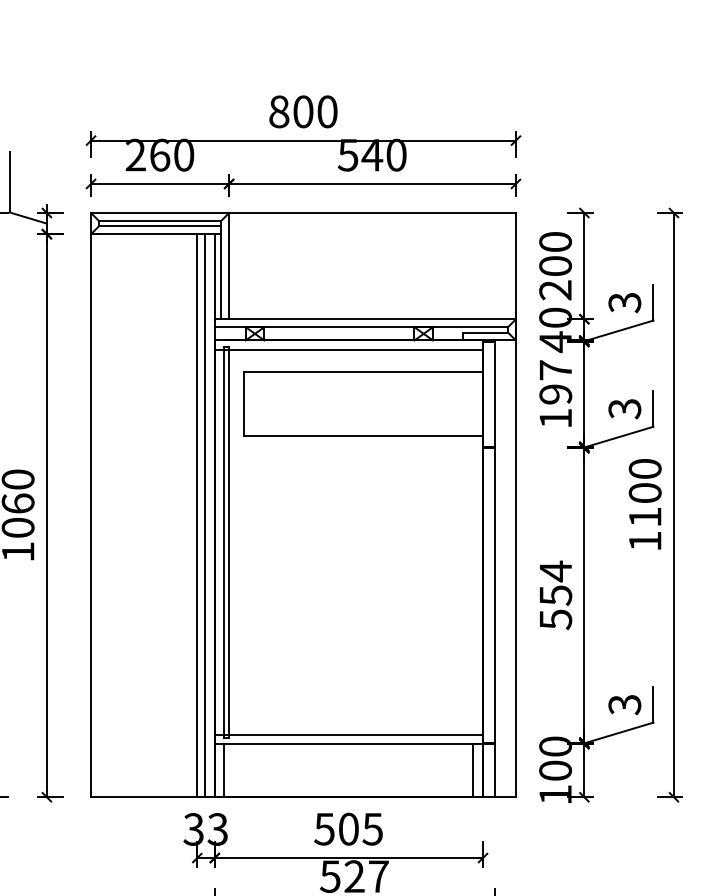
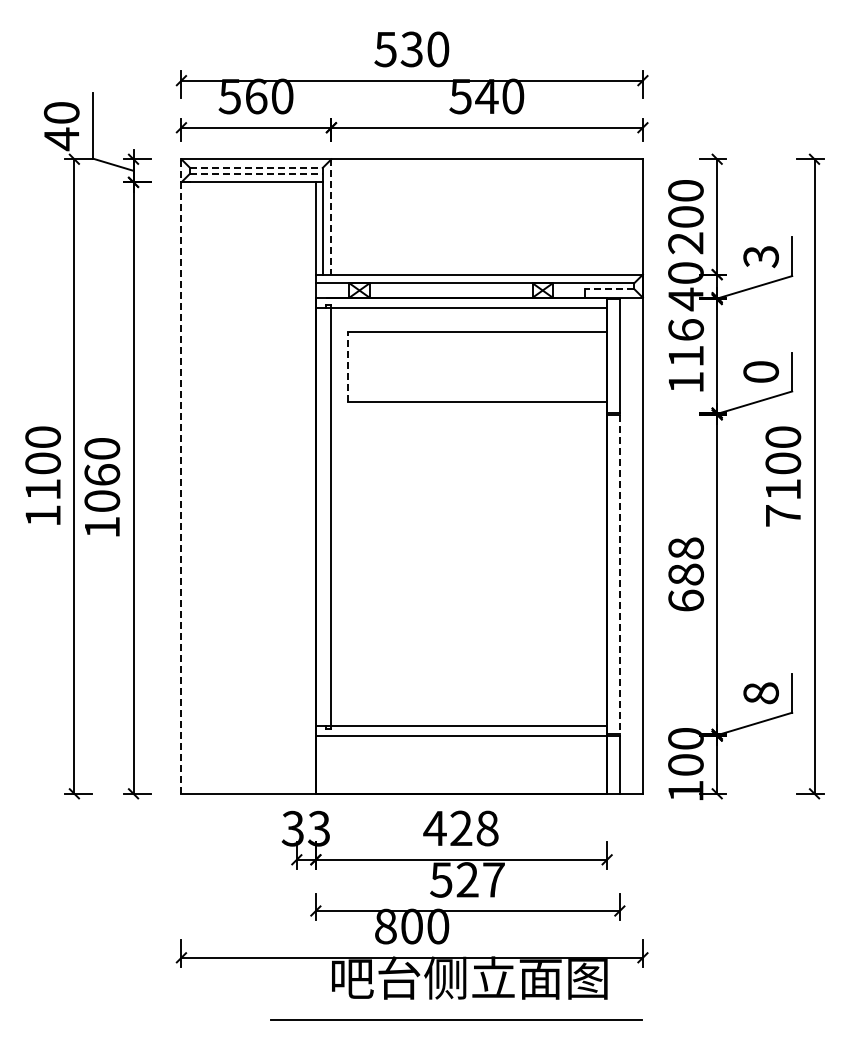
text: (290, 111) -> (398, 49), 800 -> 530
text: (135, 155) -> (229, 96), 260 -> 560
line: (160, 220) -> (256, 167), solid -> dashed
line: (160, 226) -> (256, 173), solid -> dashed
line: (229, 265) -> (331, 216), solid -> dashed
line: (485, 332) -> (609, 289), solid -> dashed
text: (556, 382) -> (686, 343), 197 -> 116
line: (243, 403) -> (347, 366), solid -> dashed
text: (624, 409) -> (760, 372), 3 -> 0
line: (91, 505) -> (181, 476), solid -> dashed
line: (196, 515) -> (296, 487), removed
line: (205, 515) -> (305, 487), removed
line: (224, 541) -> (326, 516), removed
text: (645, 541) -> (783, 515), 1100 -> 7100
line: (494, 595) -> (619, 574), solid -> dashed
text: (556, 595) -> (686, 574), 554 -> 688
text: (624, 704) -> (760, 693), 3 -> 8
line: (224, 770) -> (326, 764), removed
line: (473, 770) -> (596, 764), removed
text: (347, 829) -> (460, 828), 505 -> 428

